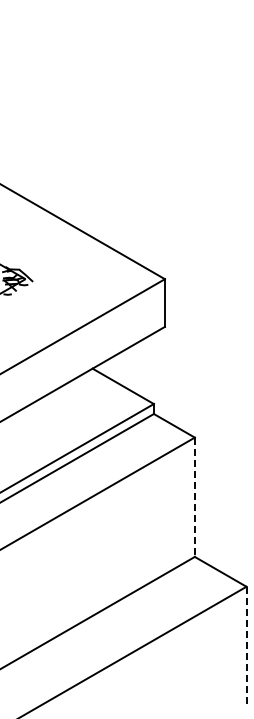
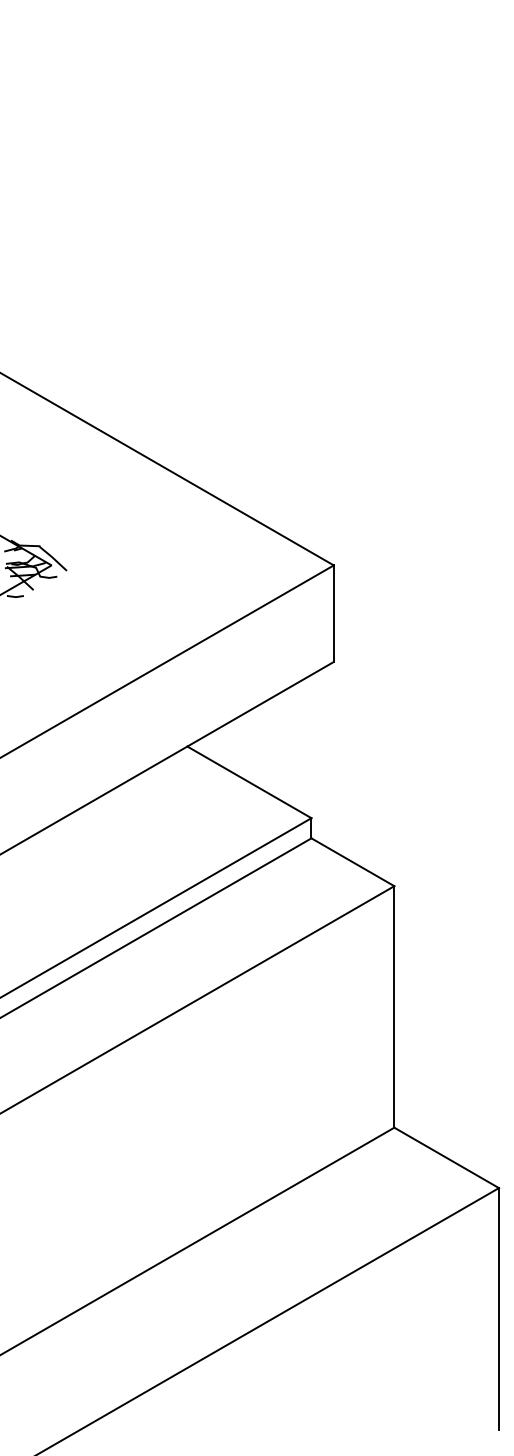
line: (194, 497) -> (393, 1007), dashed -> solid
line: (246, 646) -> (498, 1309), dashed -> solid

